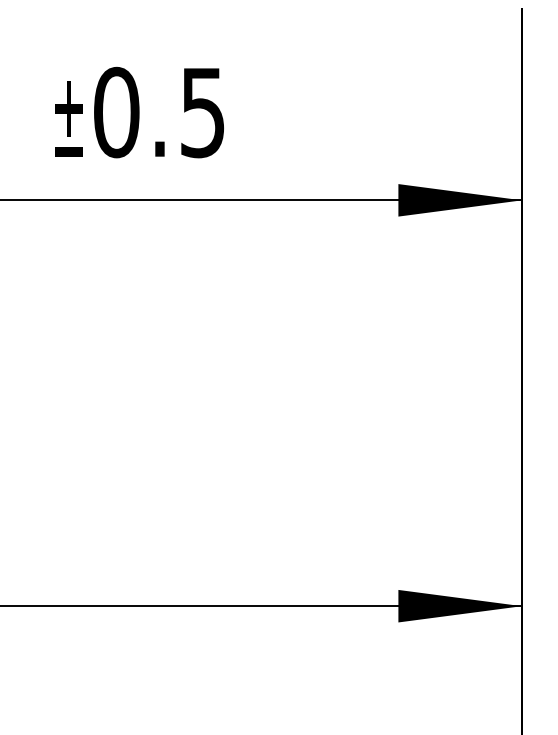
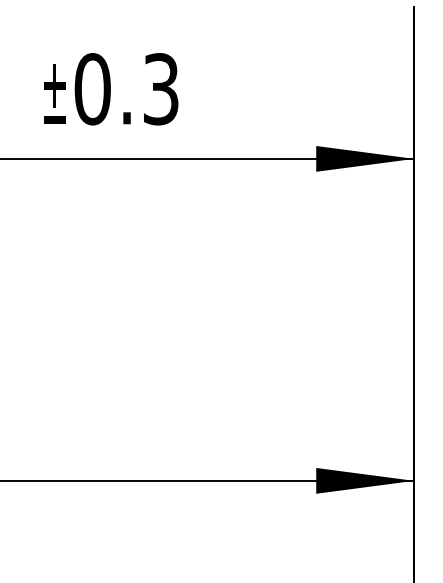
text: (203, 111) -> (161, 88), 0.5 -> 0.3

